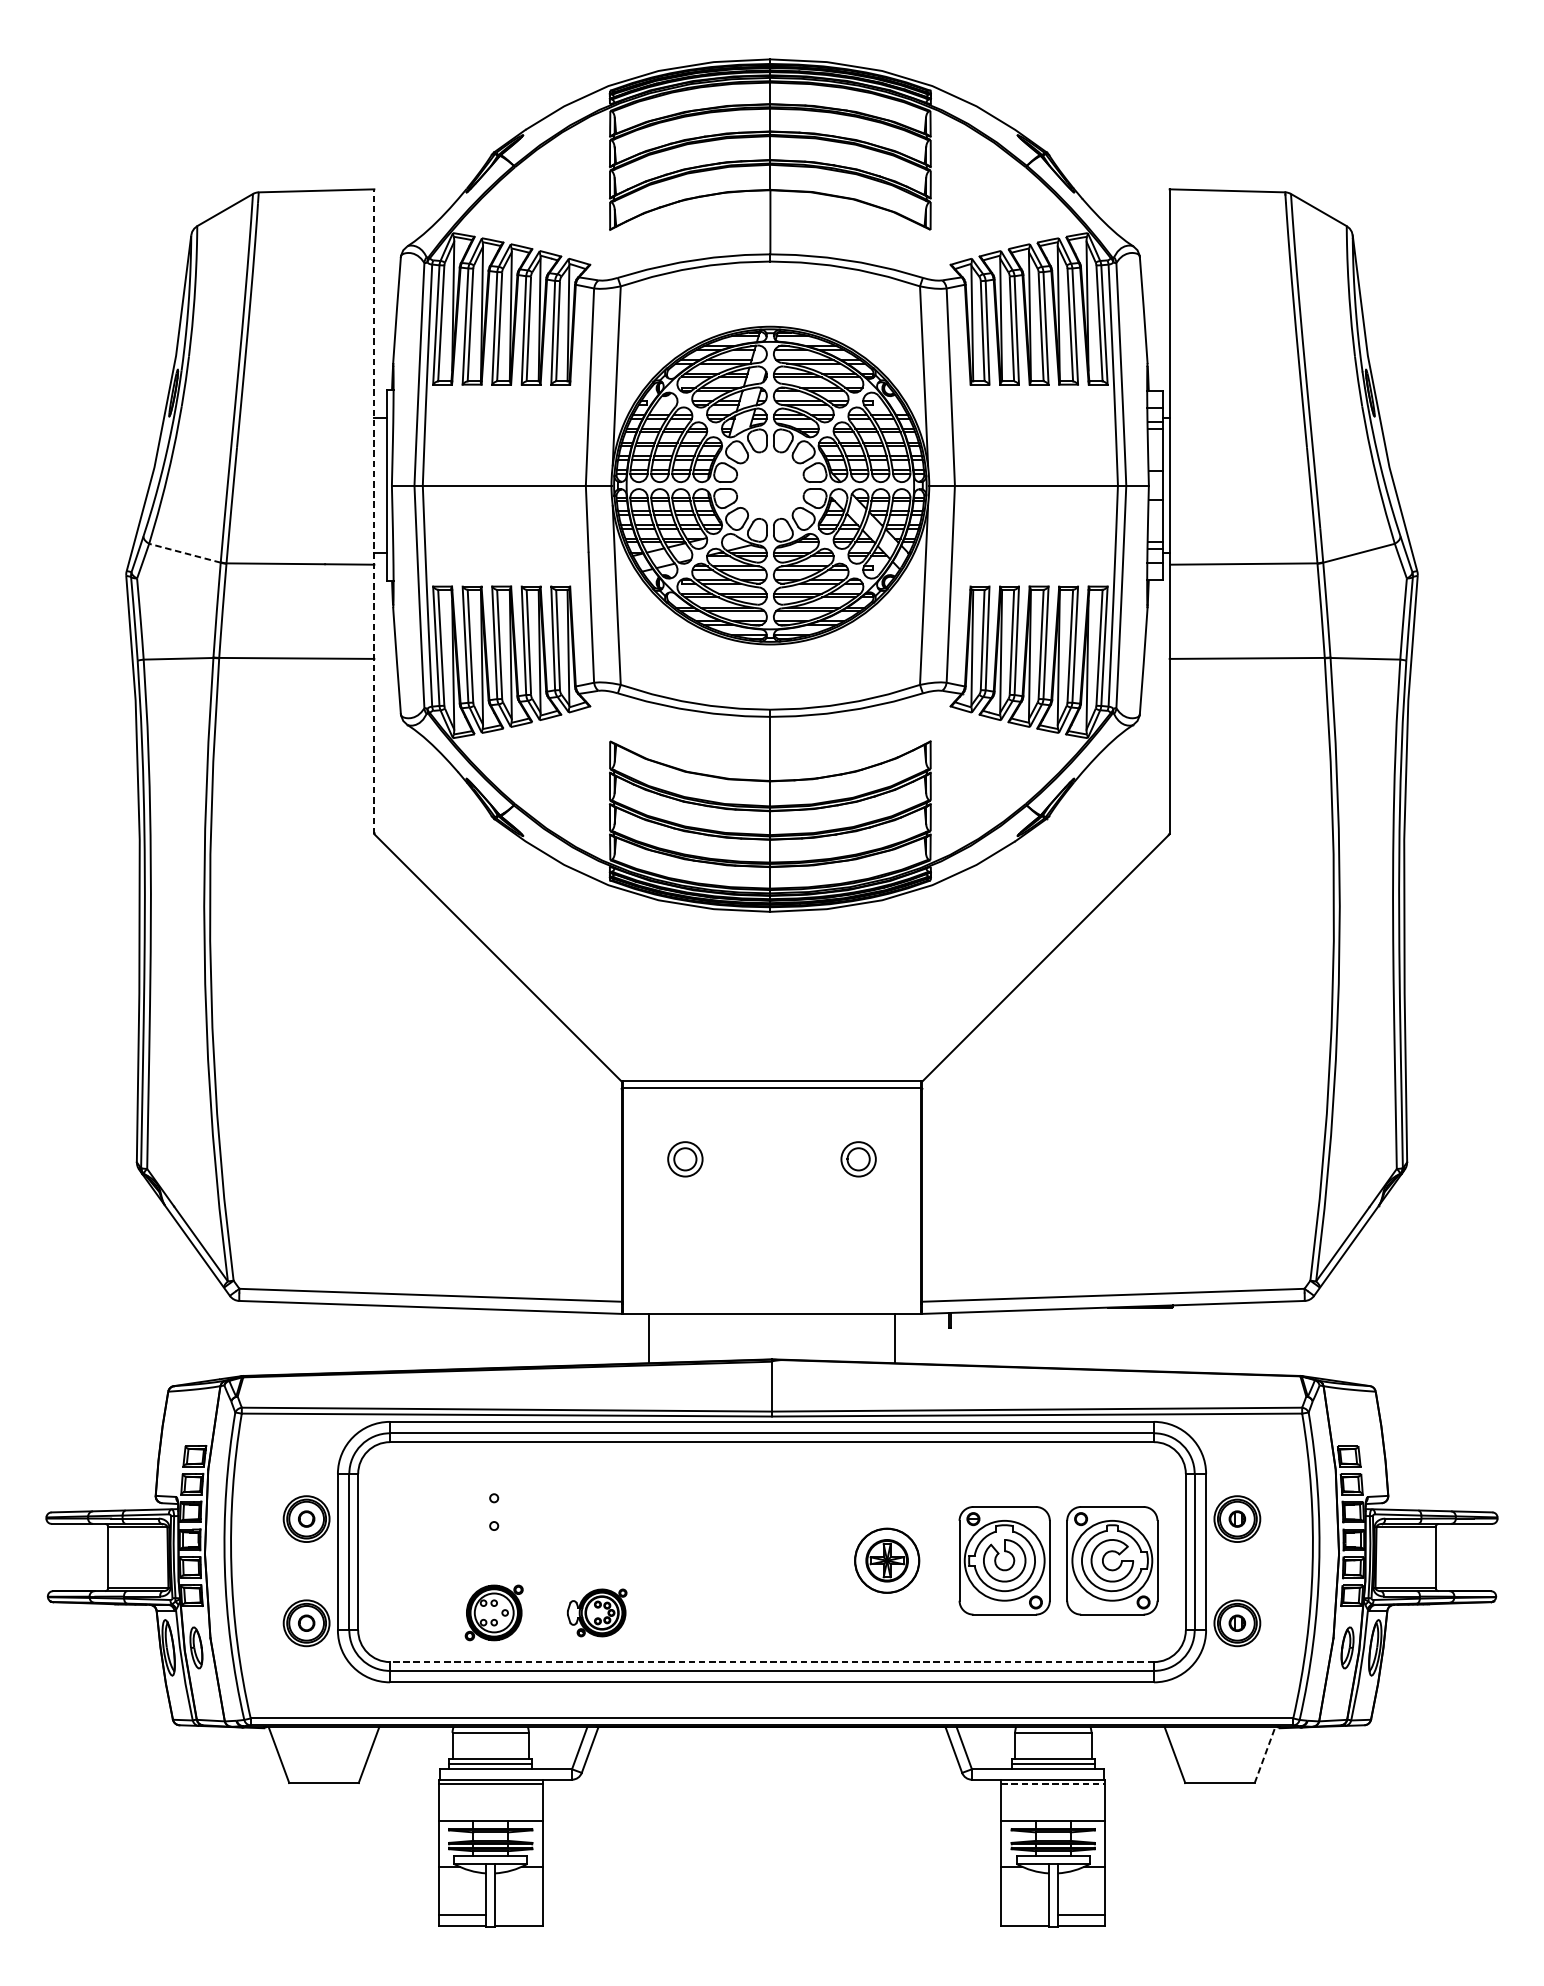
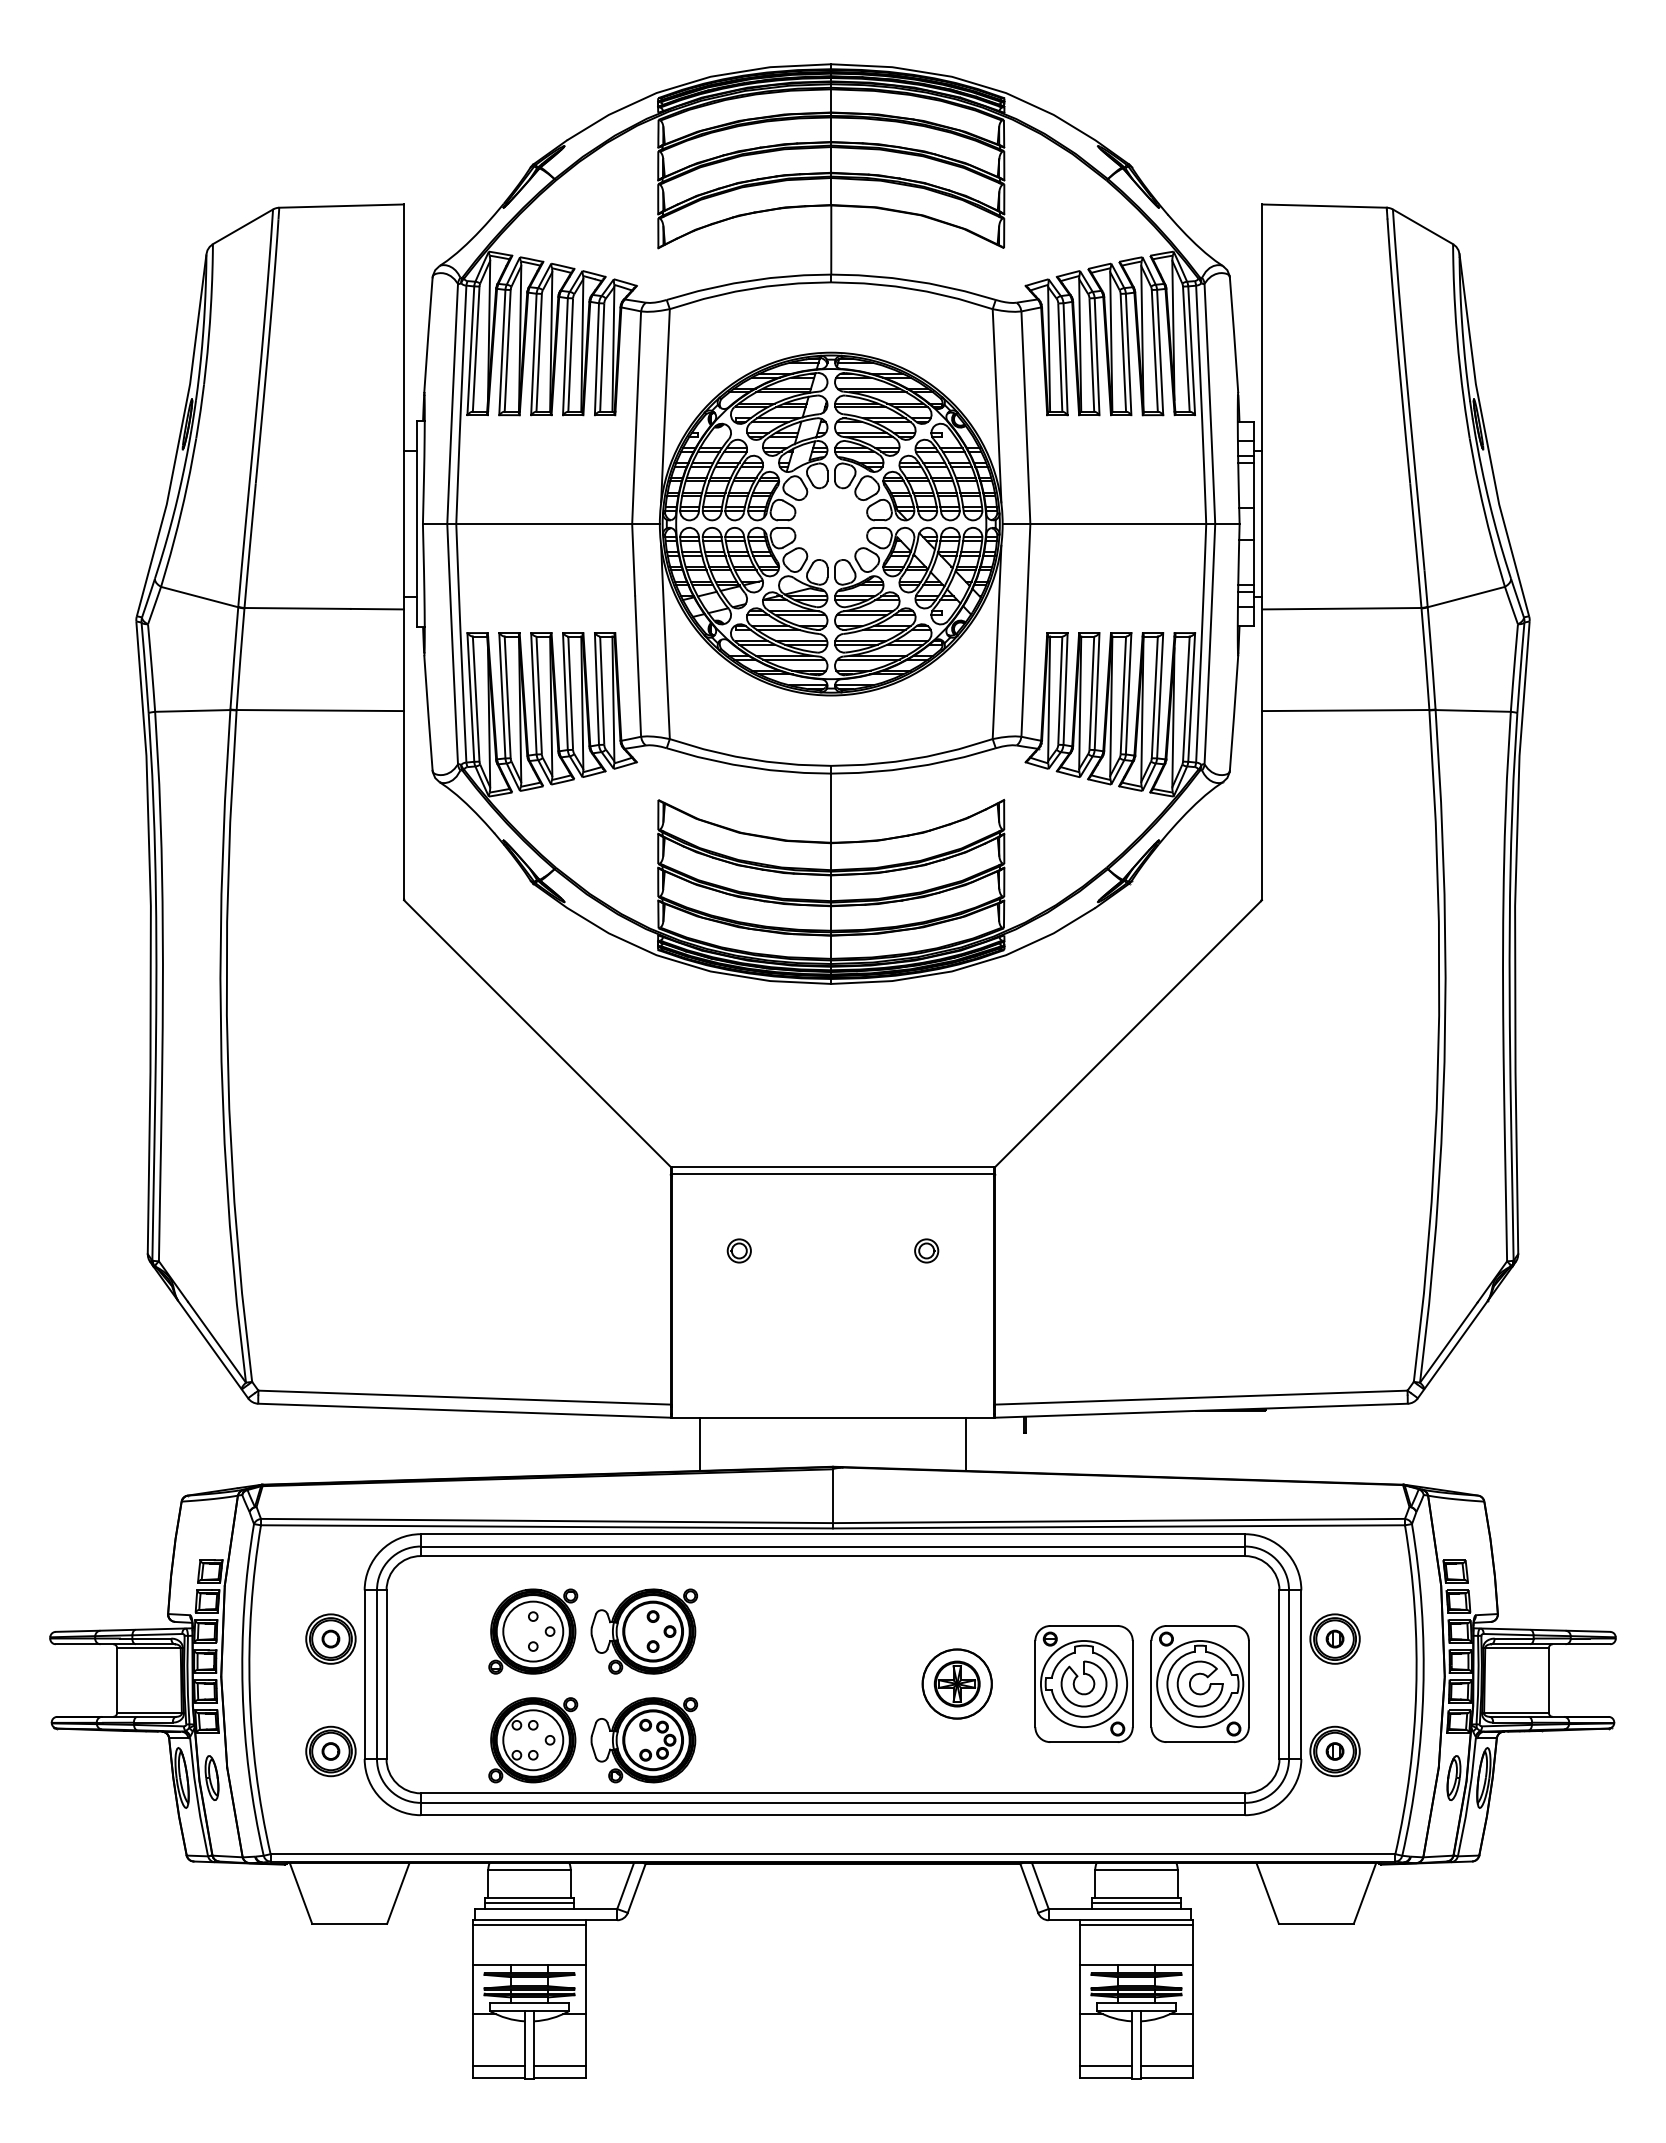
line: (374, 511) -> (404, 552), dashed -> solid
line: (184, 553) -> (199, 597), dashed -> solid
part: (684, 1158) -> (738, 1250), size x0.62
part: (858, 1158) -> (926, 1250), size x0.62
part: (494, 1512) -> (533, 1631), added
part: (597, 1512) -> (644, 1631), added
part: (494, 1613) -> (533, 1740), size x1.43
part: (597, 1613) -> (644, 1740), size x1.67
line: (771, 1662) -> (832, 1793), dashed -> solid
line: (1265, 1754) -> (1365, 1893), dashed -> solid
line: (1054, 1783) -> (1137, 1924), dashed -> solid
line: (518, 1915) -> (559, 2066), added
line: (1024, 1915) -> (1105, 2066), added

